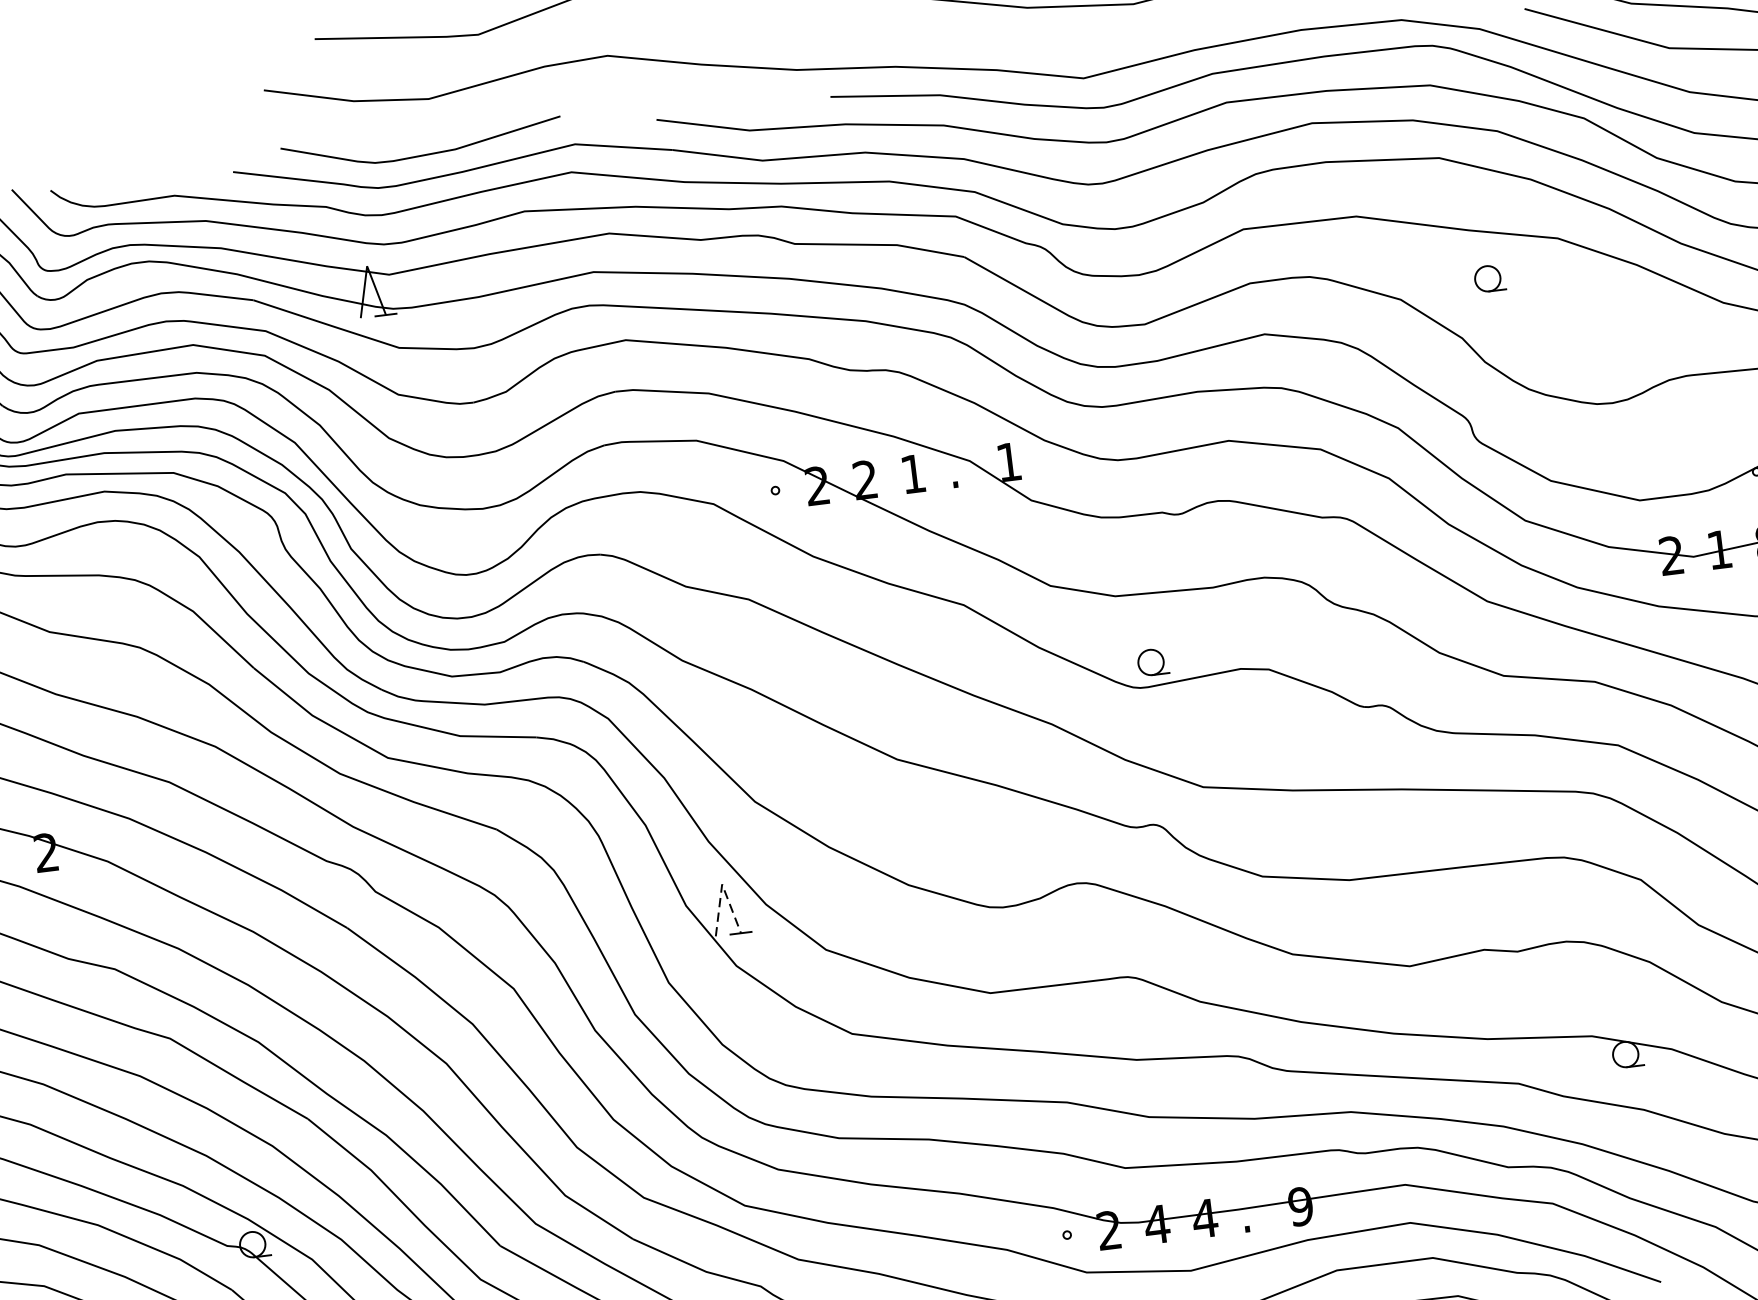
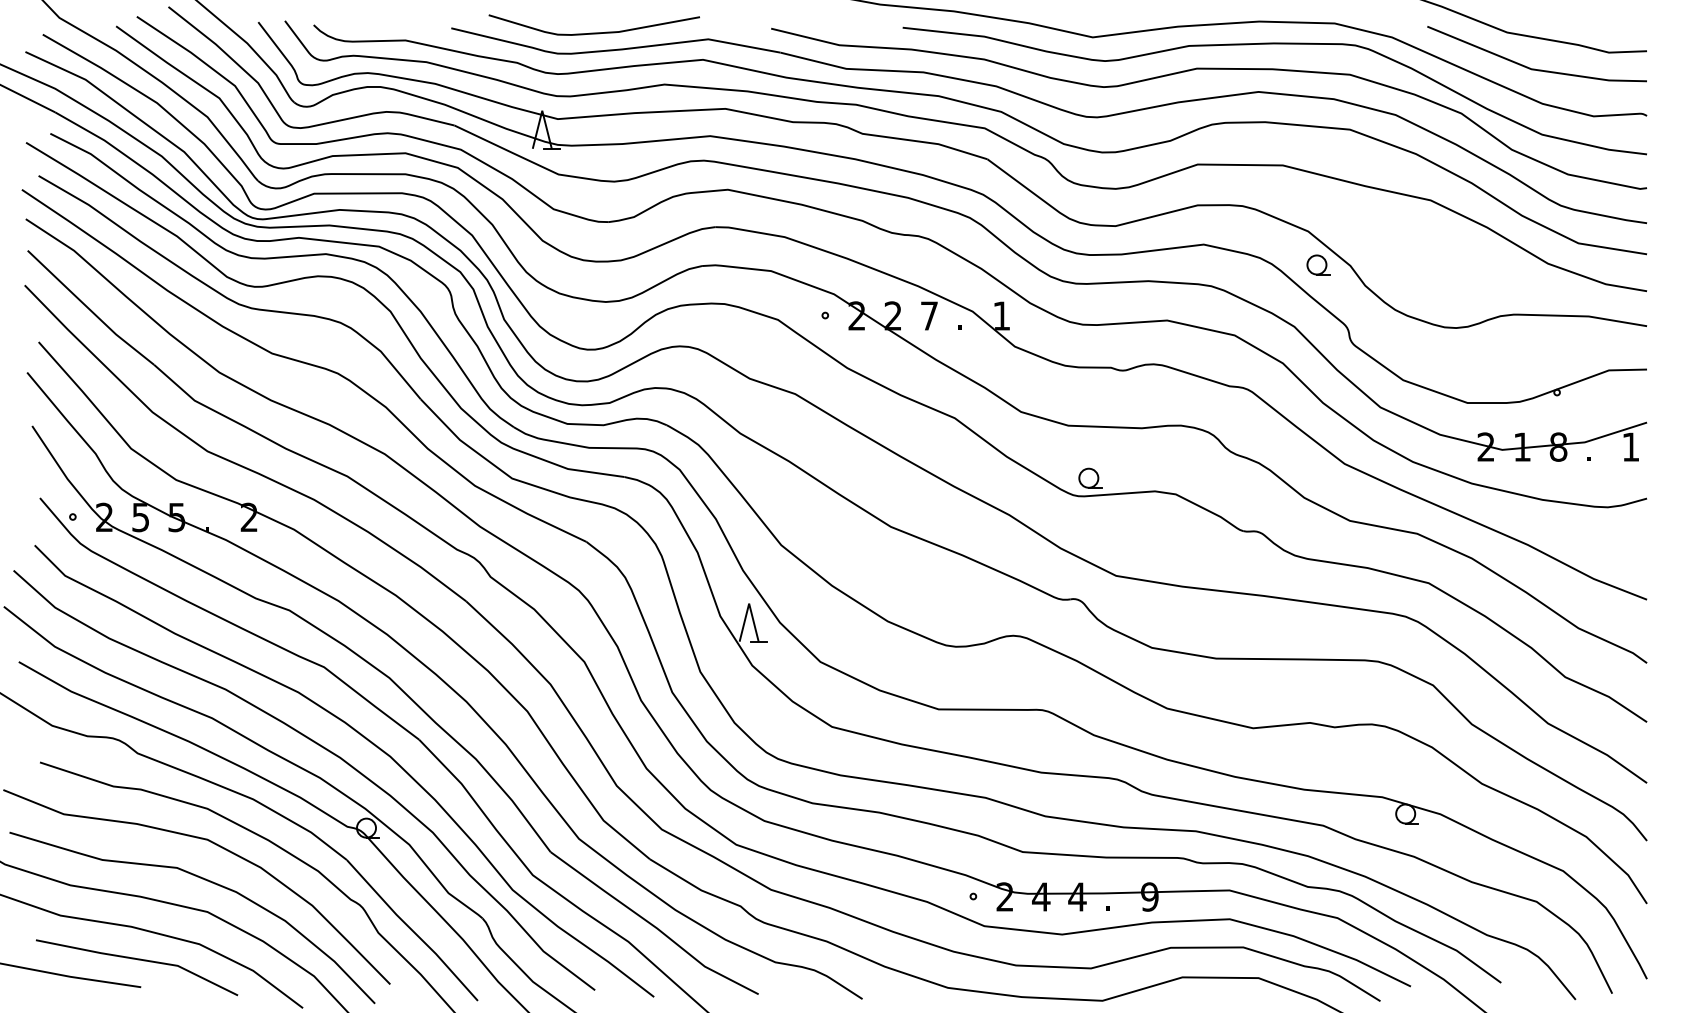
part: (1489, 277) -> (1318, 264), moved
text: (913, 473) -> (929, 315), 1 -> 7
line: (722, 884) -> (749, 603), dashed -> solid

